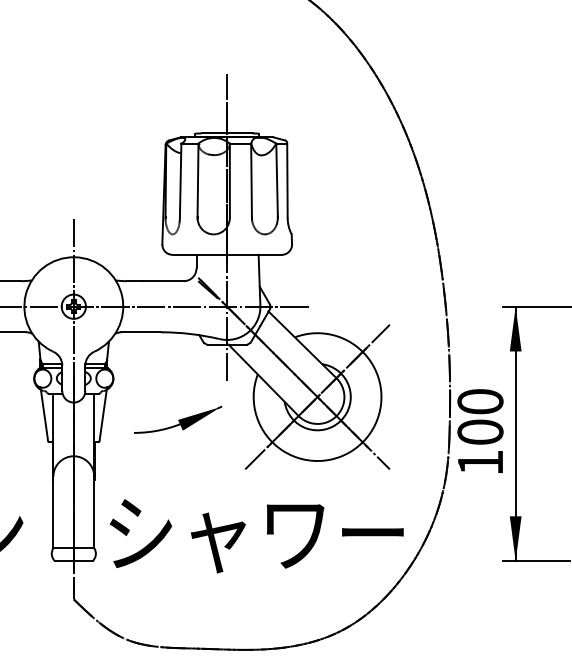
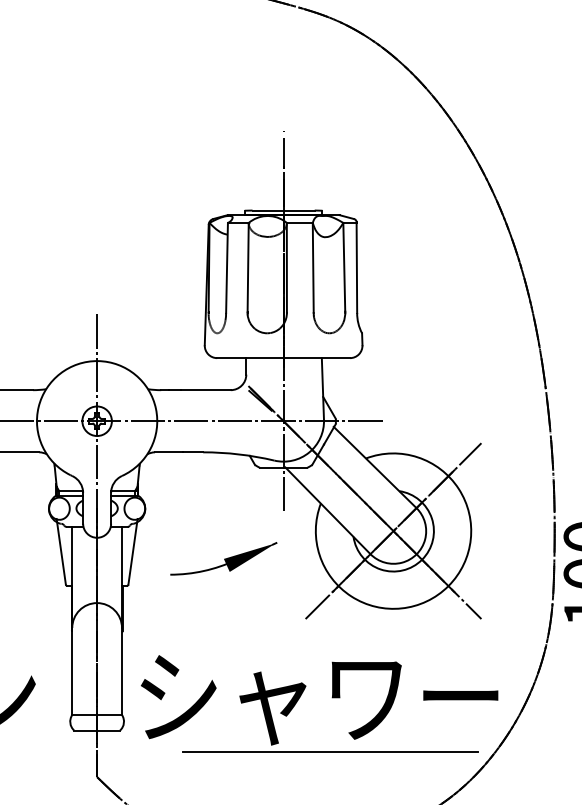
line: (265, 578) -> (330, 751), added

